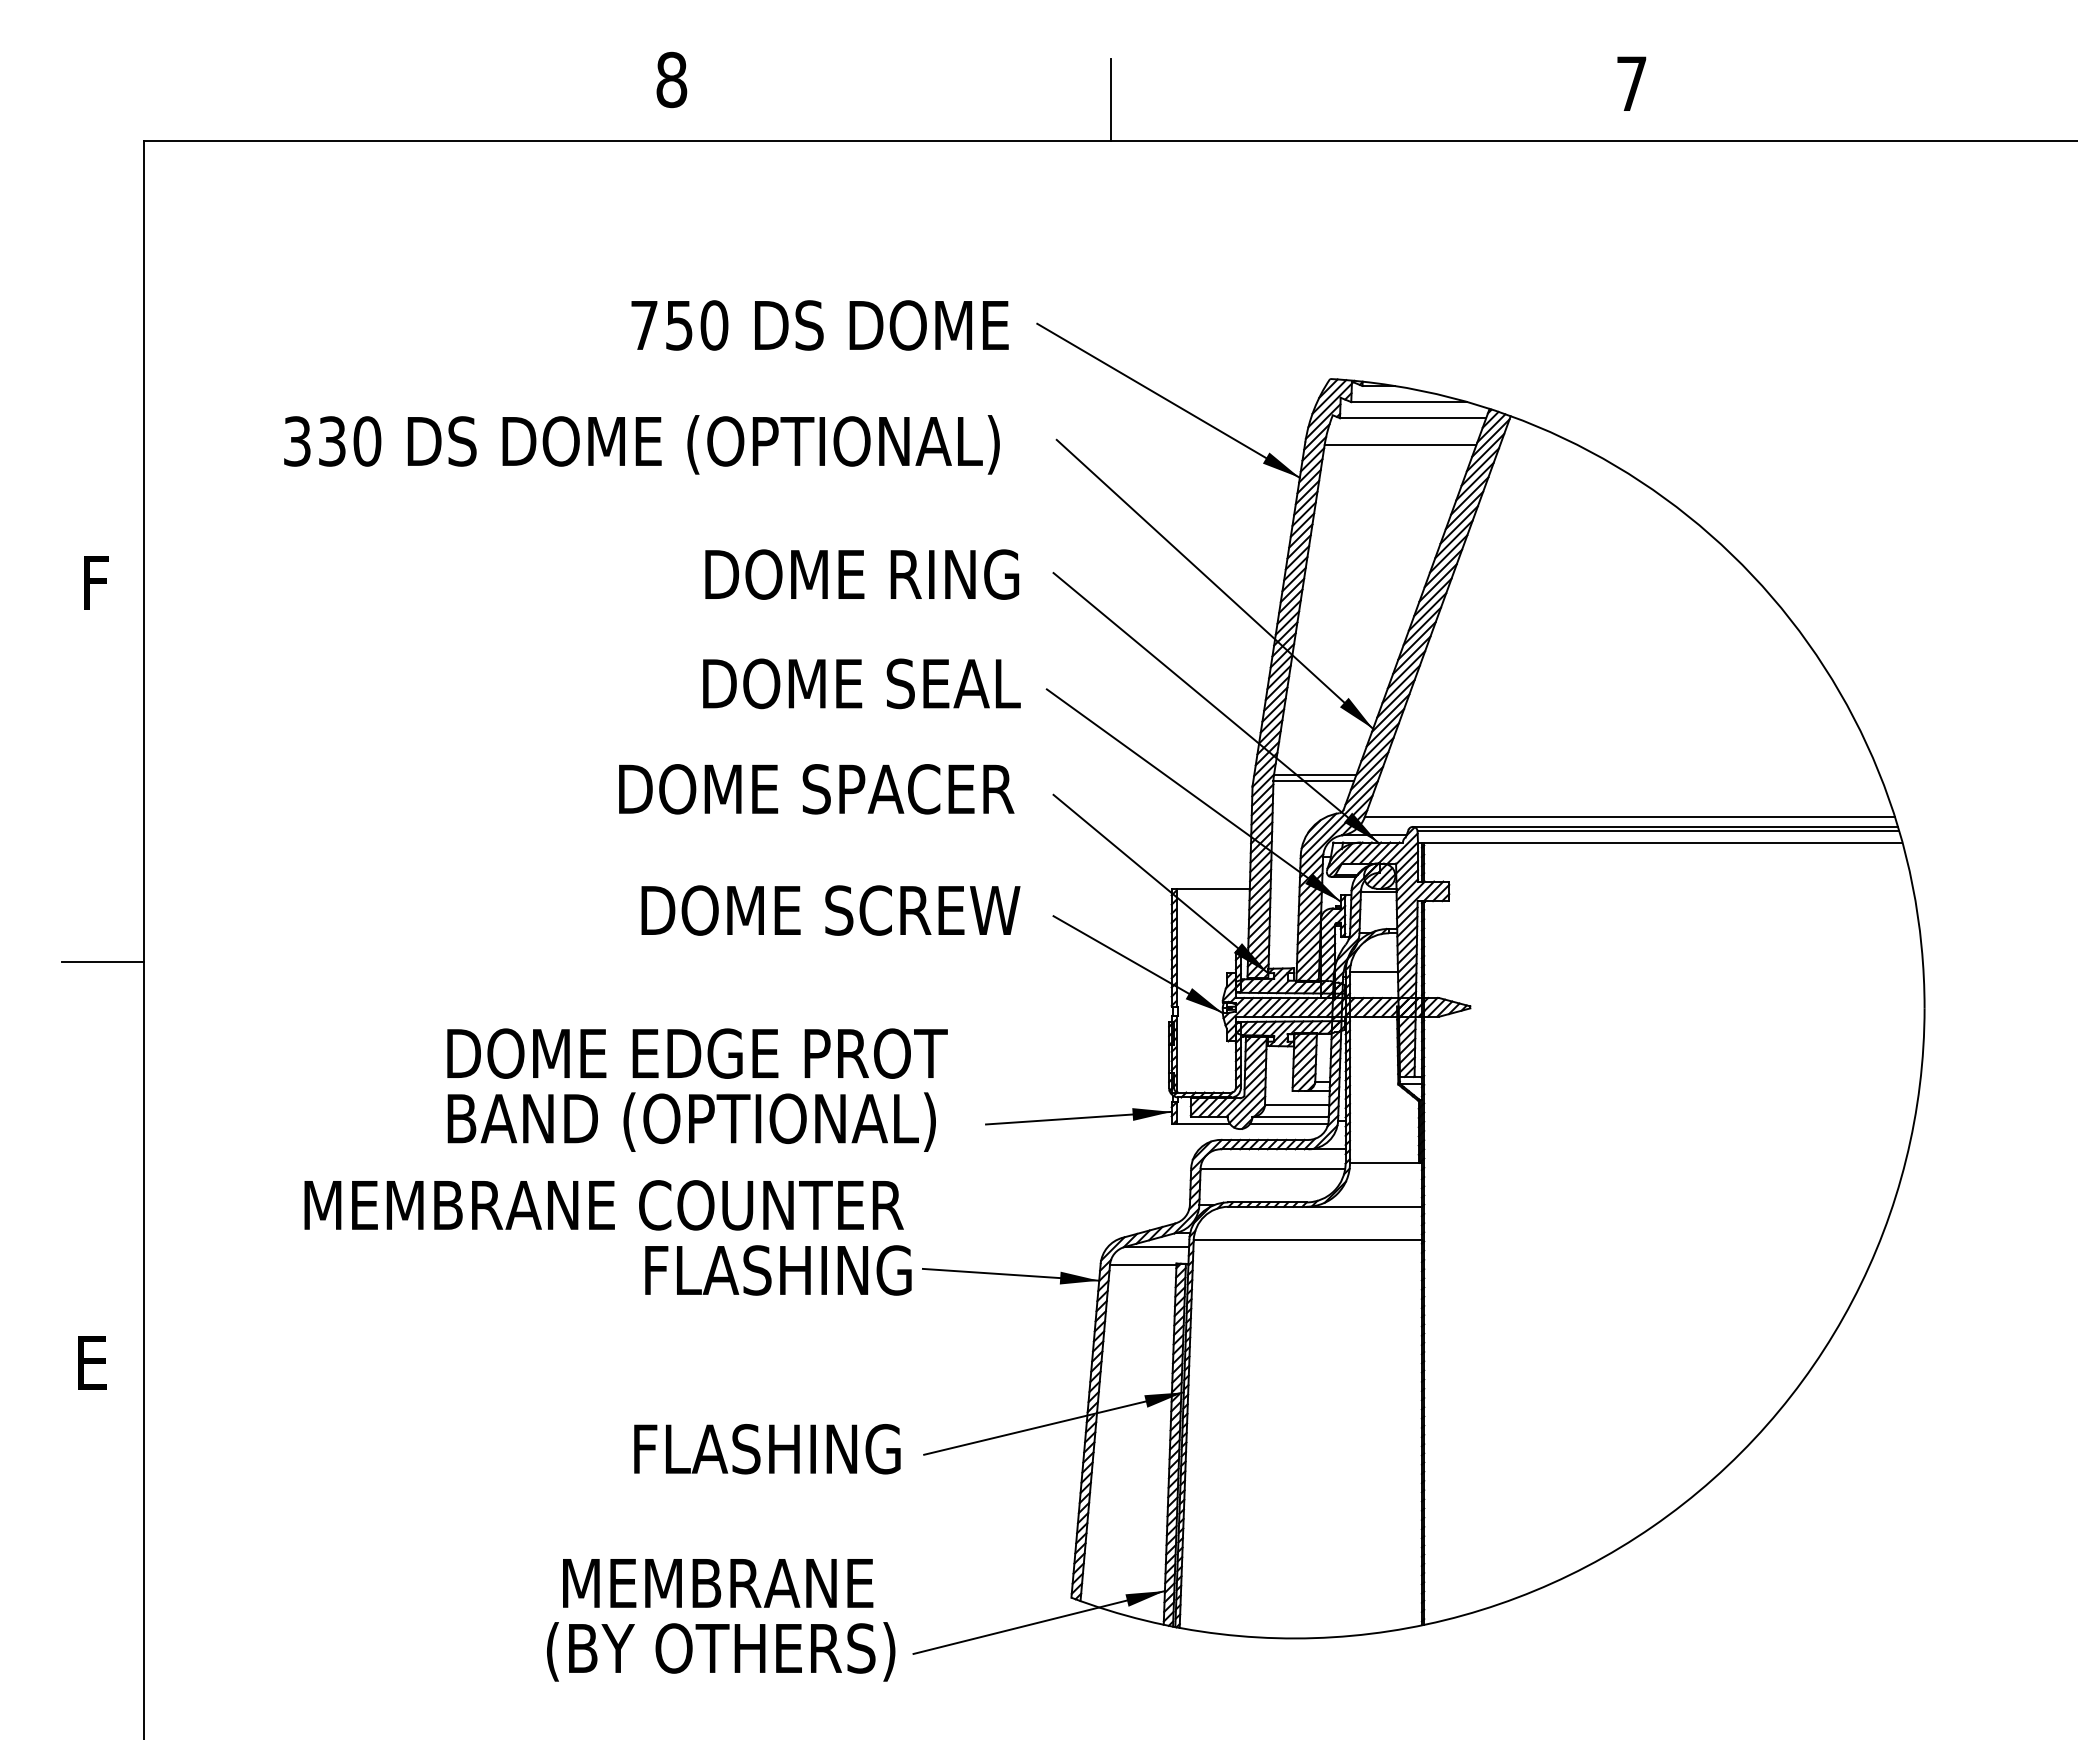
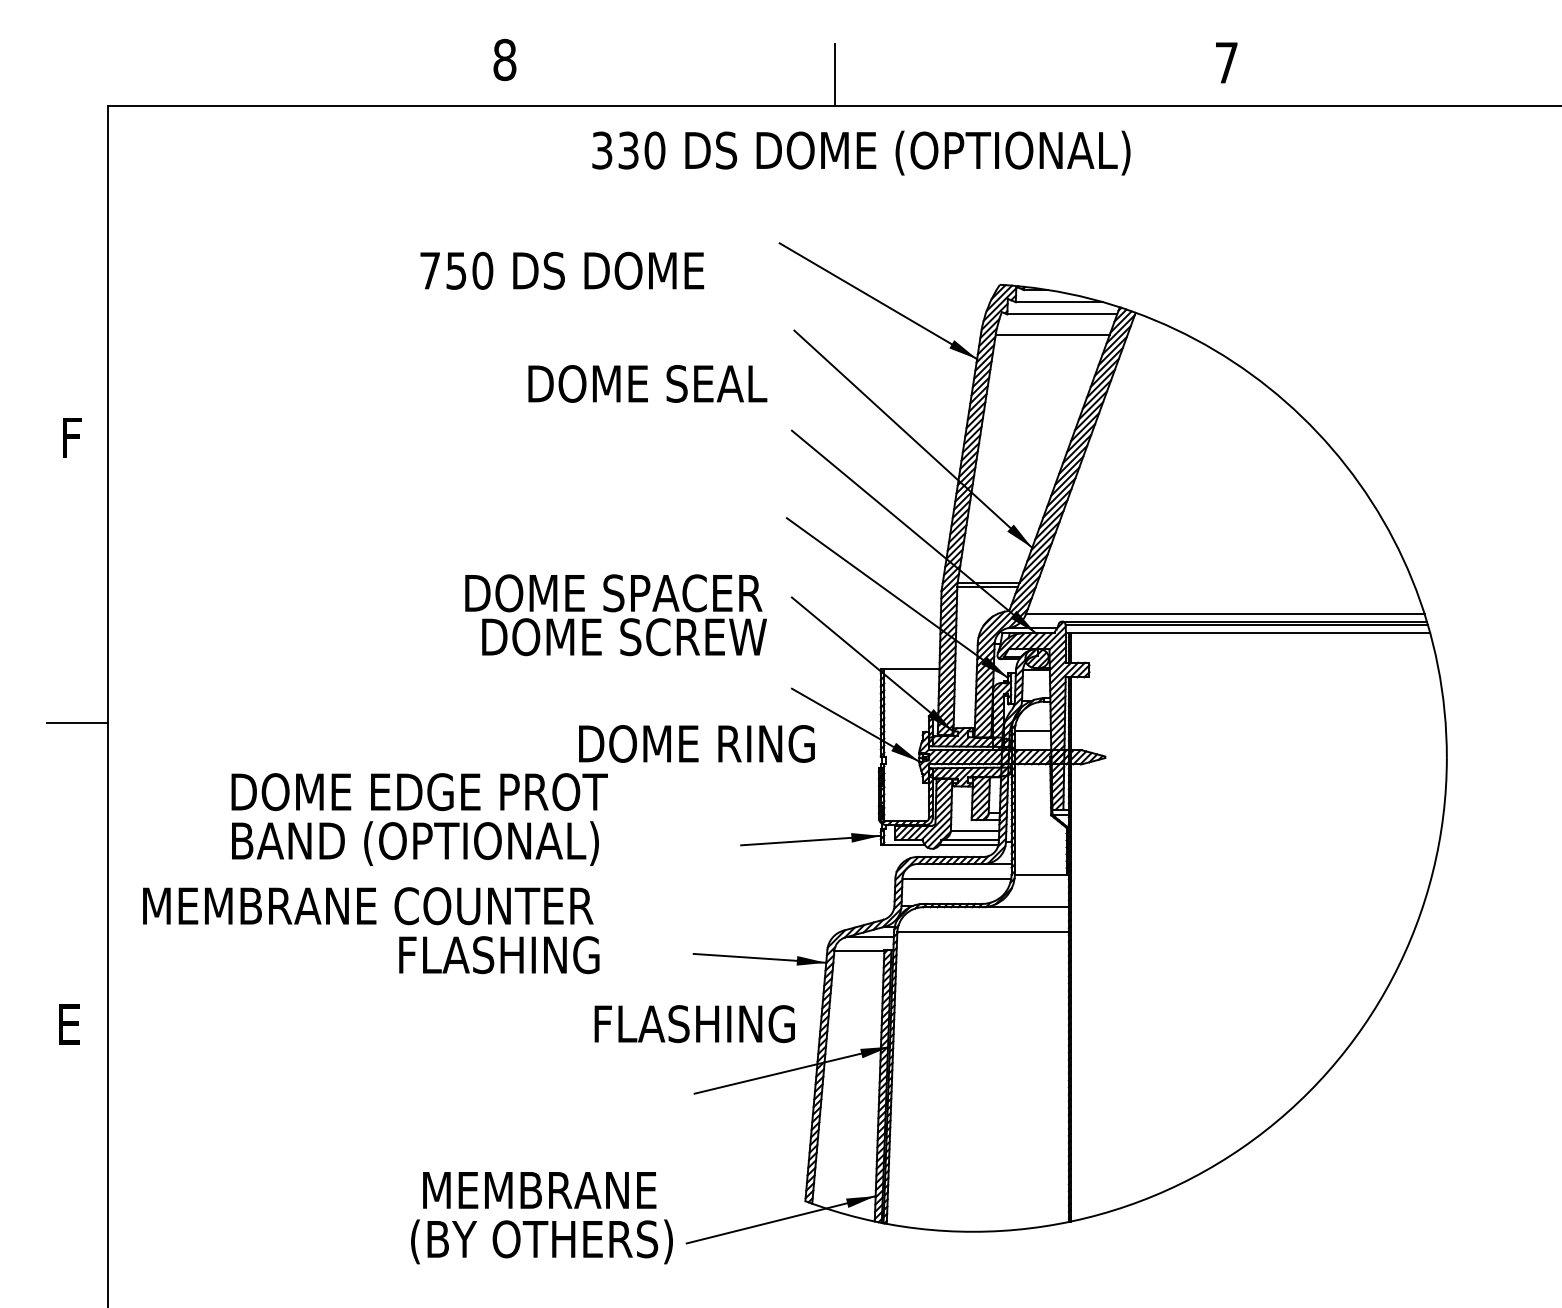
text: (819, 325) -> (561, 270), moved
text: (641, 444) -> (861, 152), moved
text: (862, 574) -> (697, 743), moved
text: (861, 683) -> (647, 383), moved
text: (830, 910) -> (624, 637), moved
text: (697, 1089) -> (419, 819), moved
text: (607, 1237) -> (370, 930), moved
text: (767, 1449) -> (694, 1024), moved

